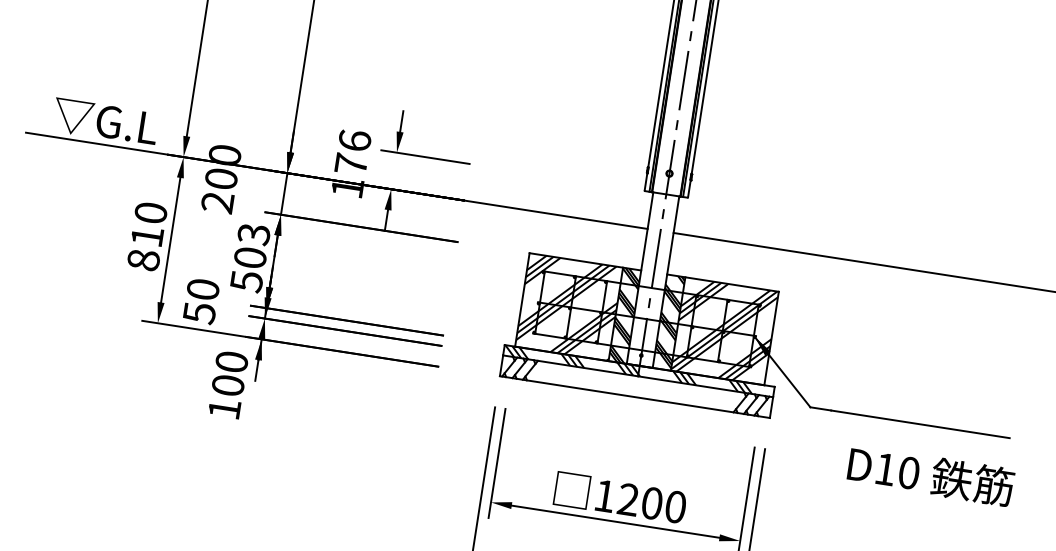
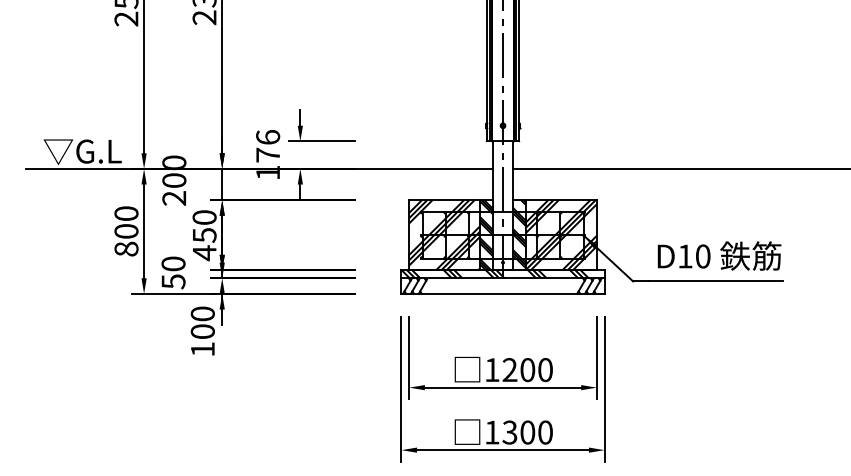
text: (147, 236) -> (126, 231), 810 -> 800
text: (250, 258) -> (204, 235), 503 -> 450
text: (931, 475) -> (719, 255), moved

